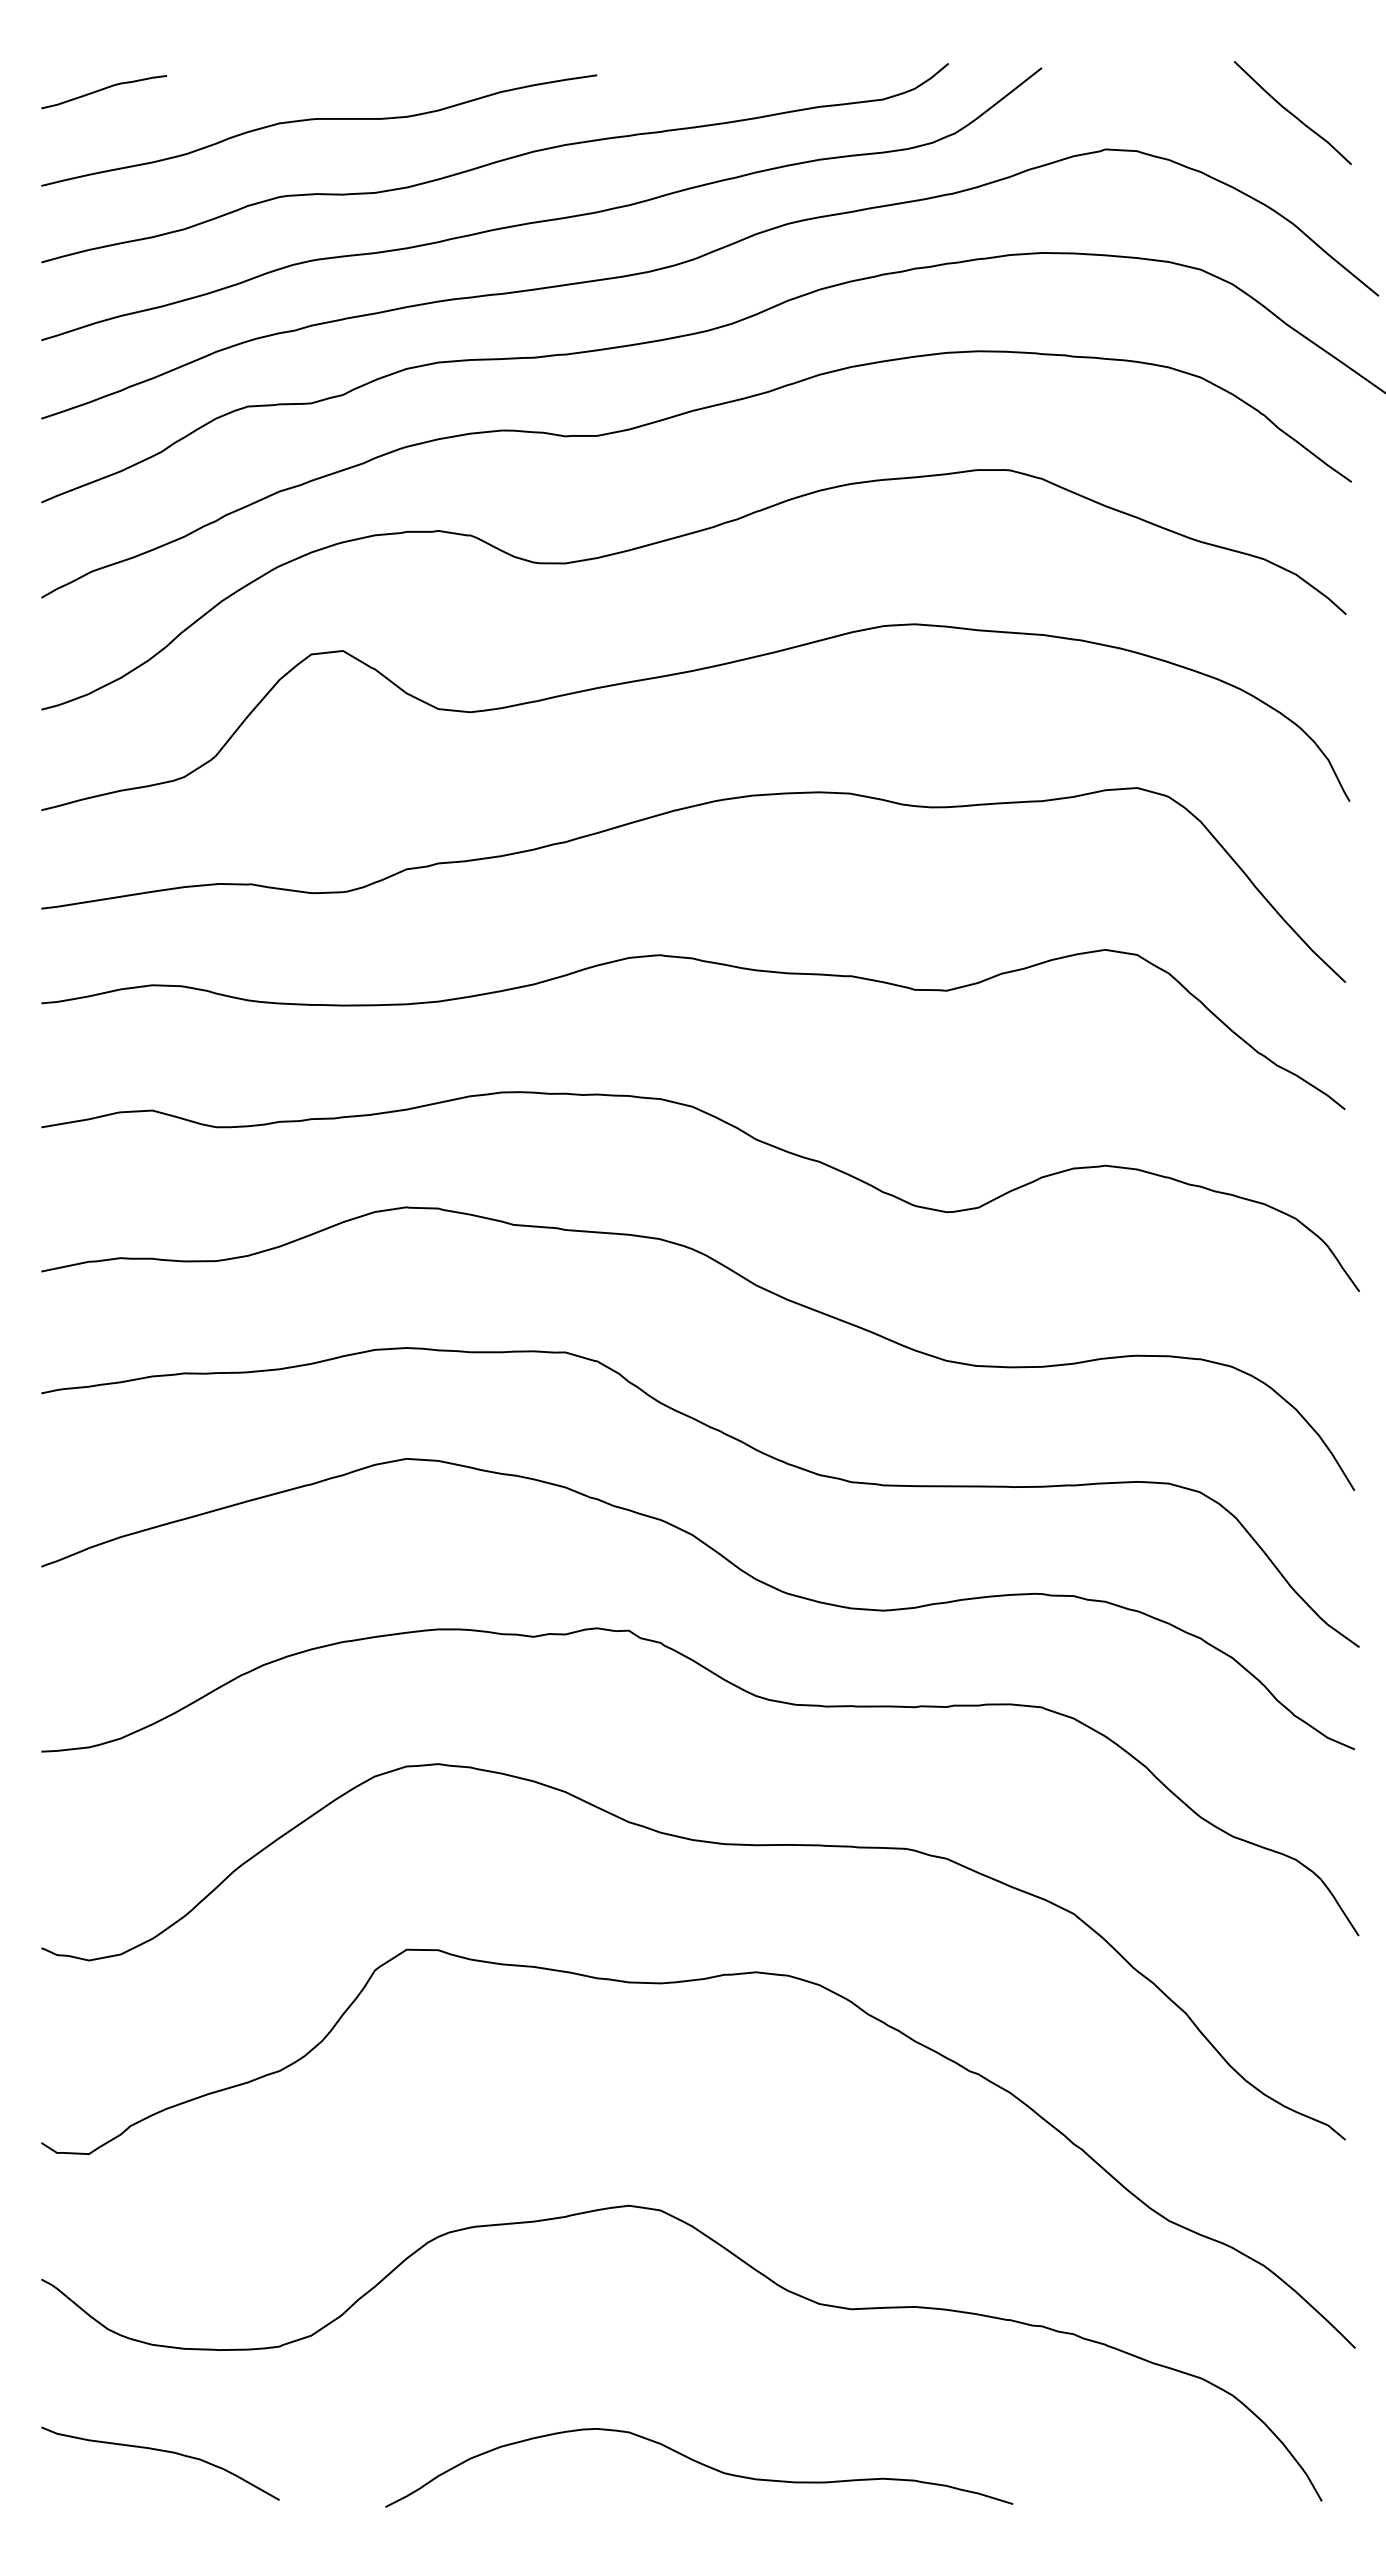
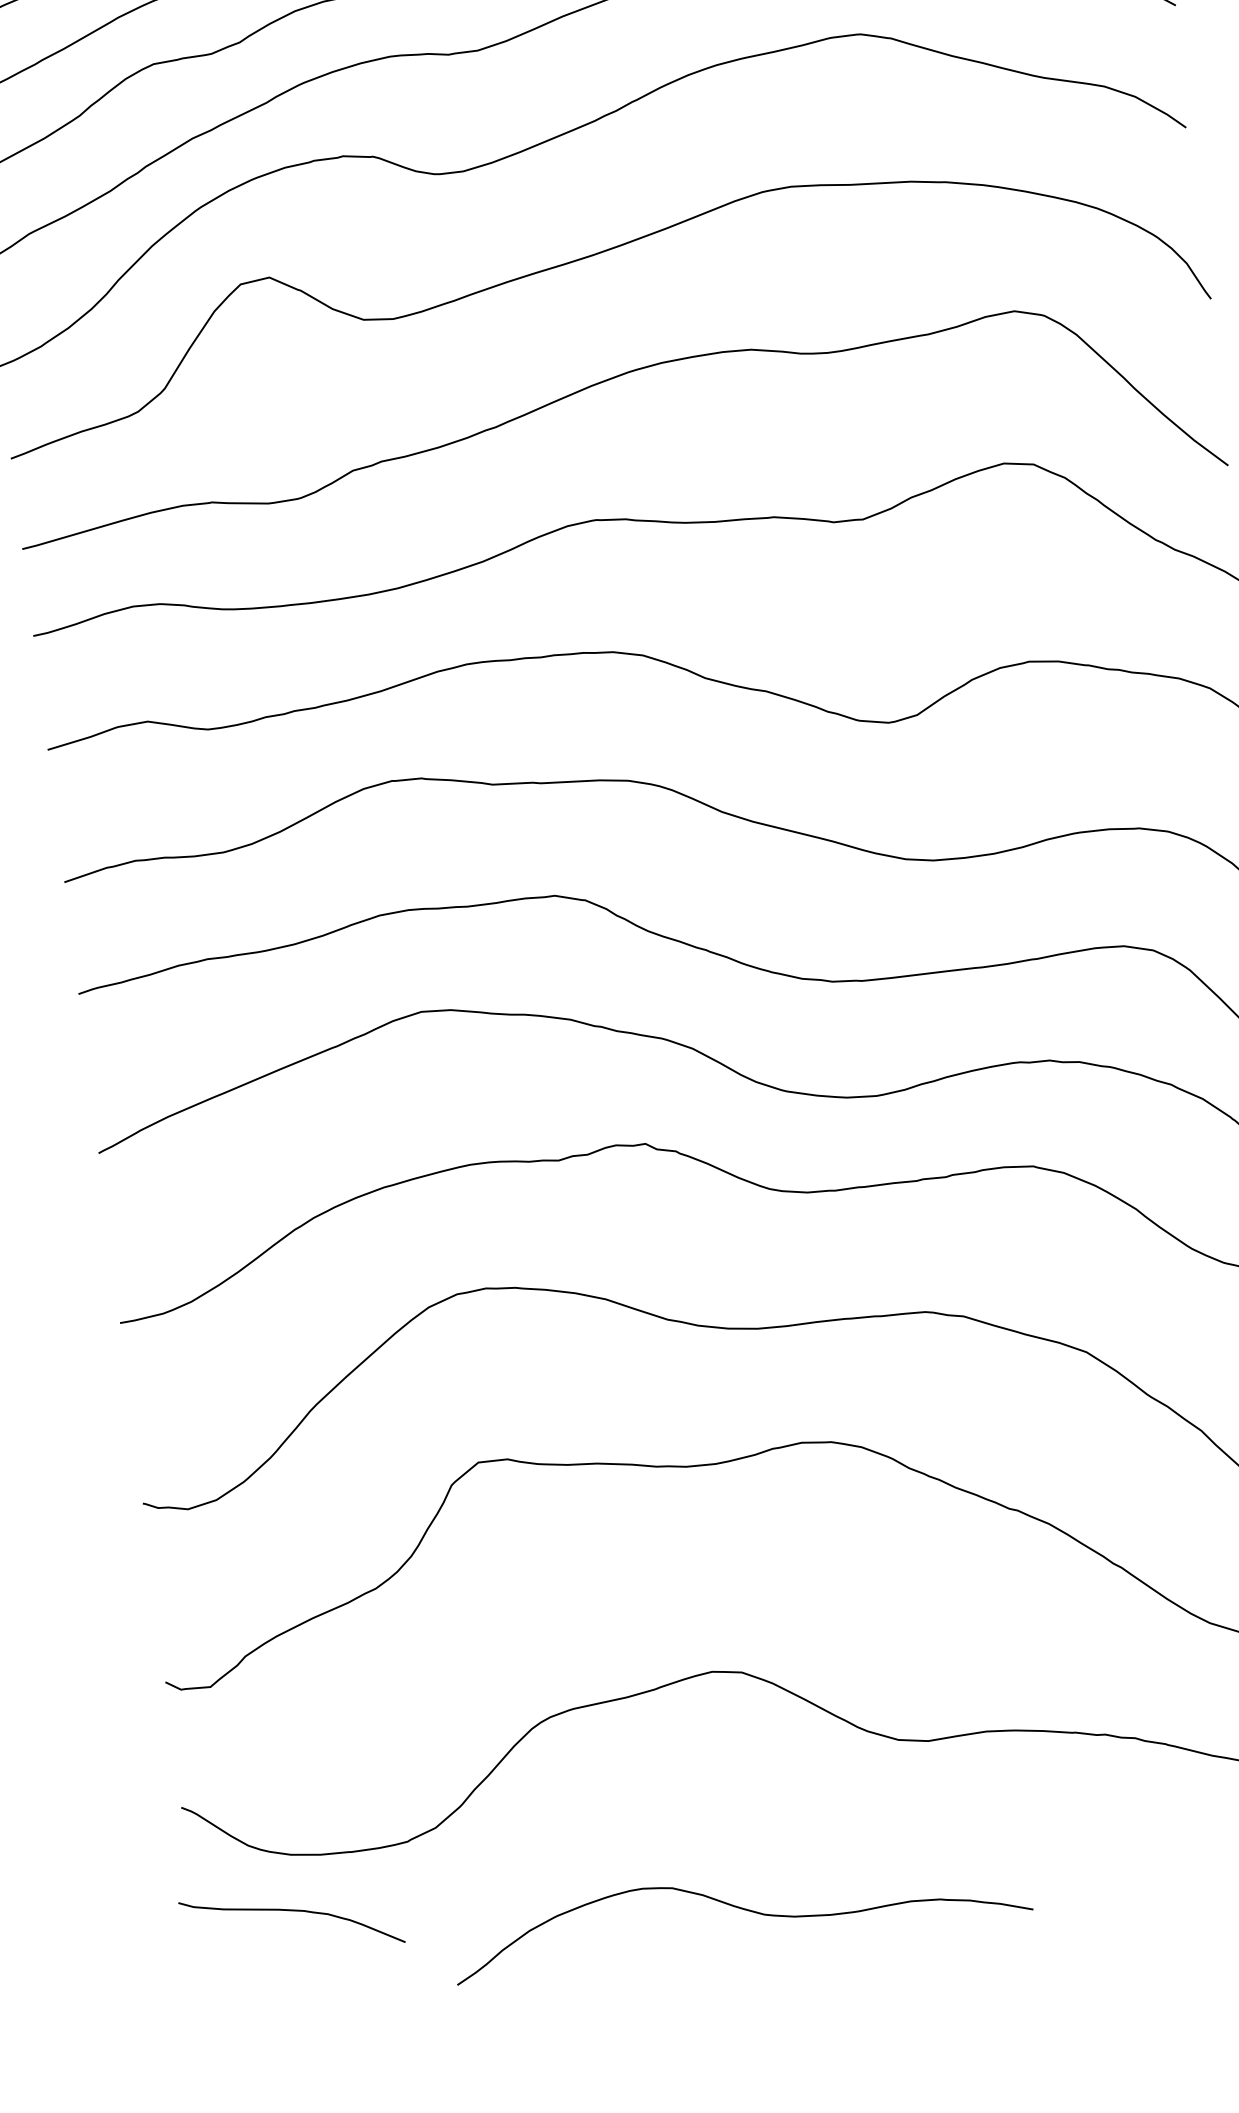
curve: (160, 2451) -> (290, 1911), moved
curve: (700, 2464) -> (741, 1909), moved

